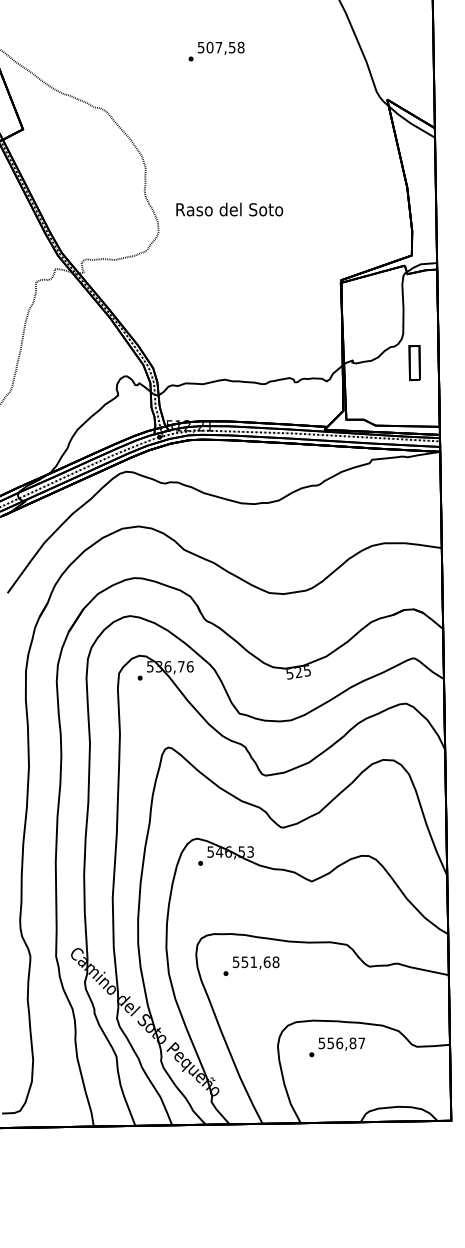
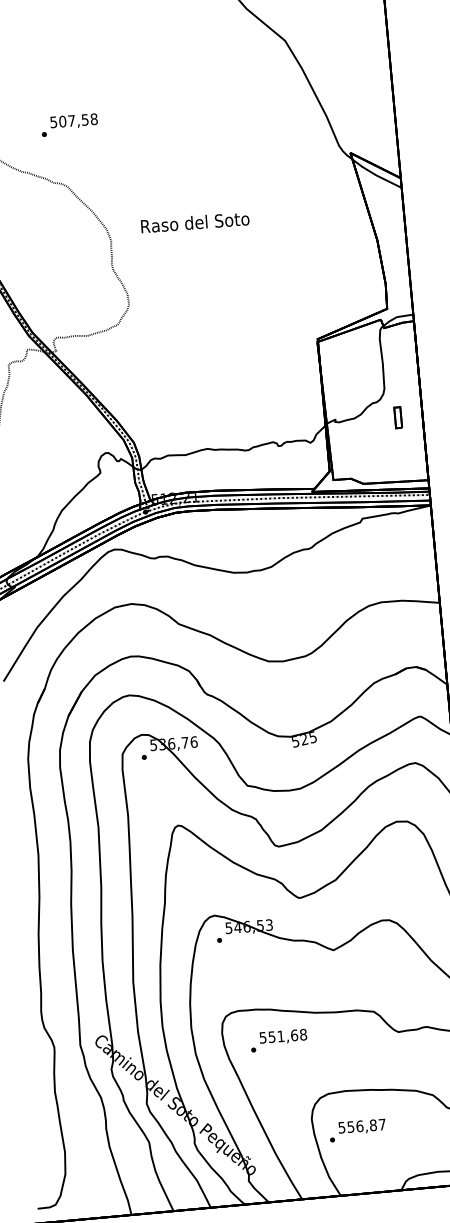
text: (216, 51) -> (69, 125), moved
text: (229, 209) -> (195, 222), moved
part: (414, 363) -> (398, 418), size x0.6
text: (336, 1047) -> (356, 1130), moved

